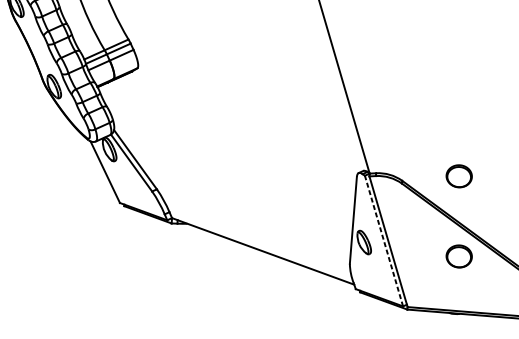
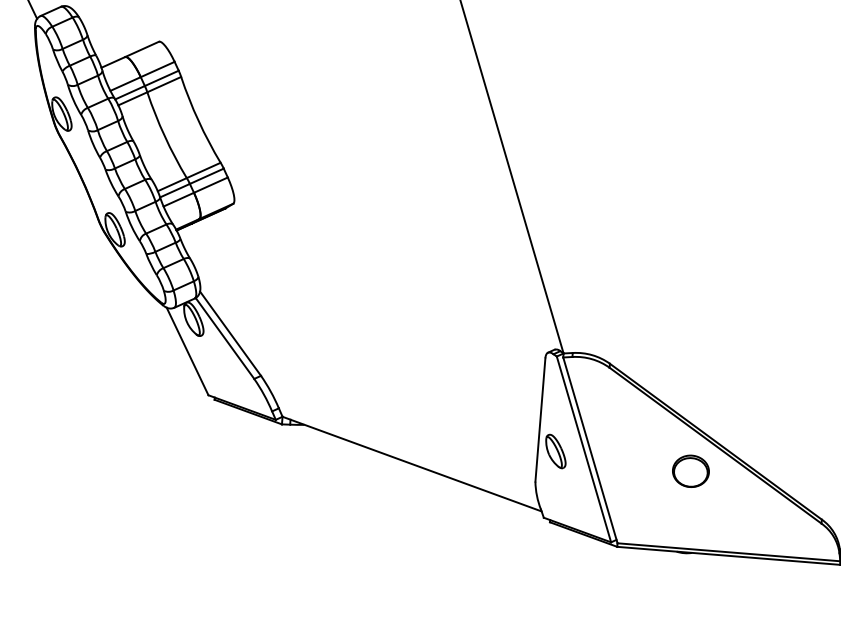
part: (458, 175) -> (690, 356), removed
line: (383, 241) -> (583, 449), dashed -> solid

